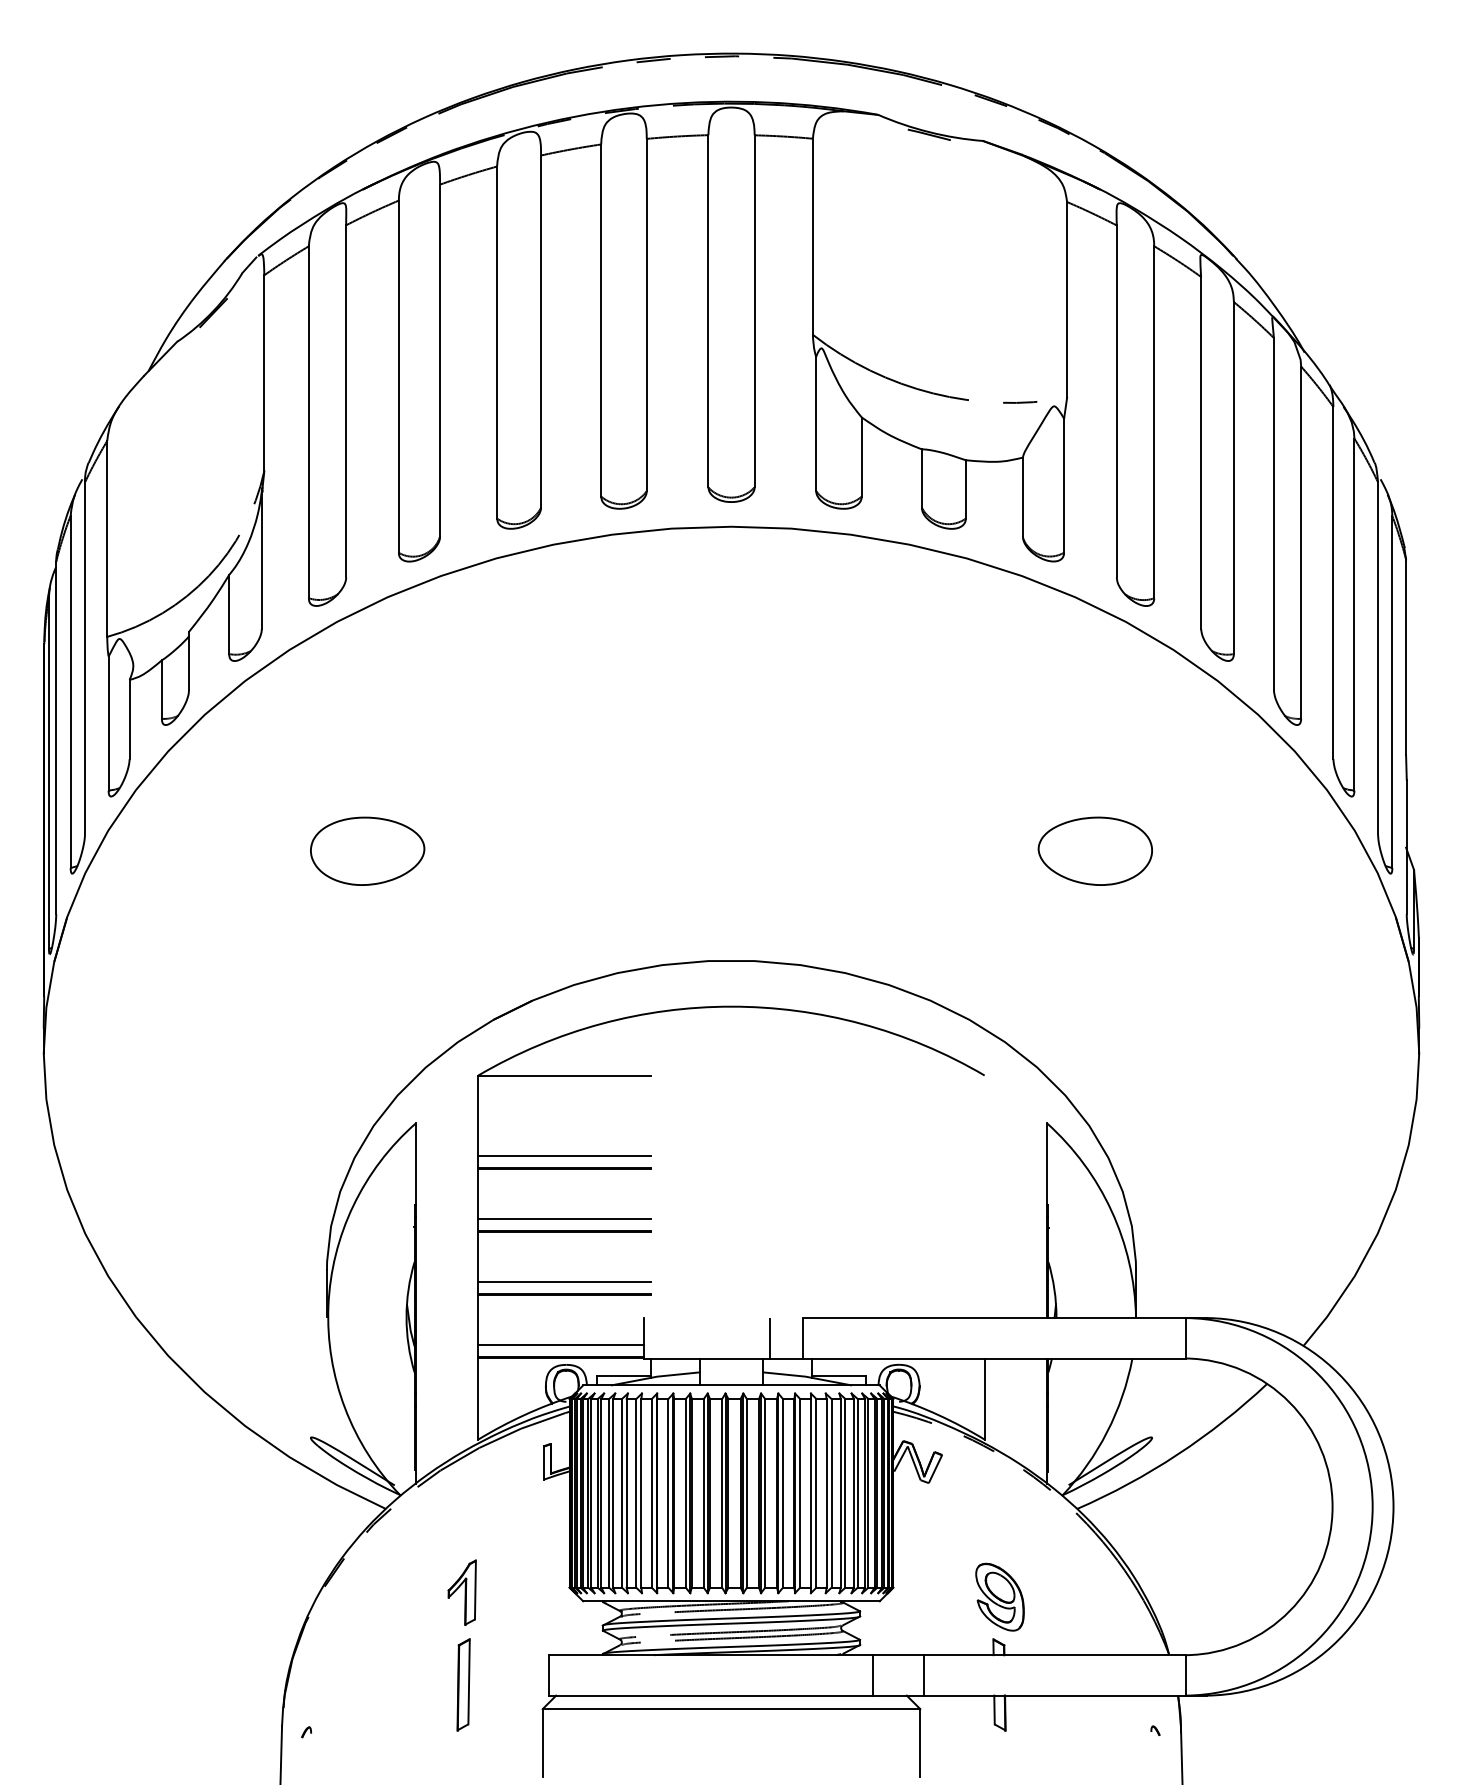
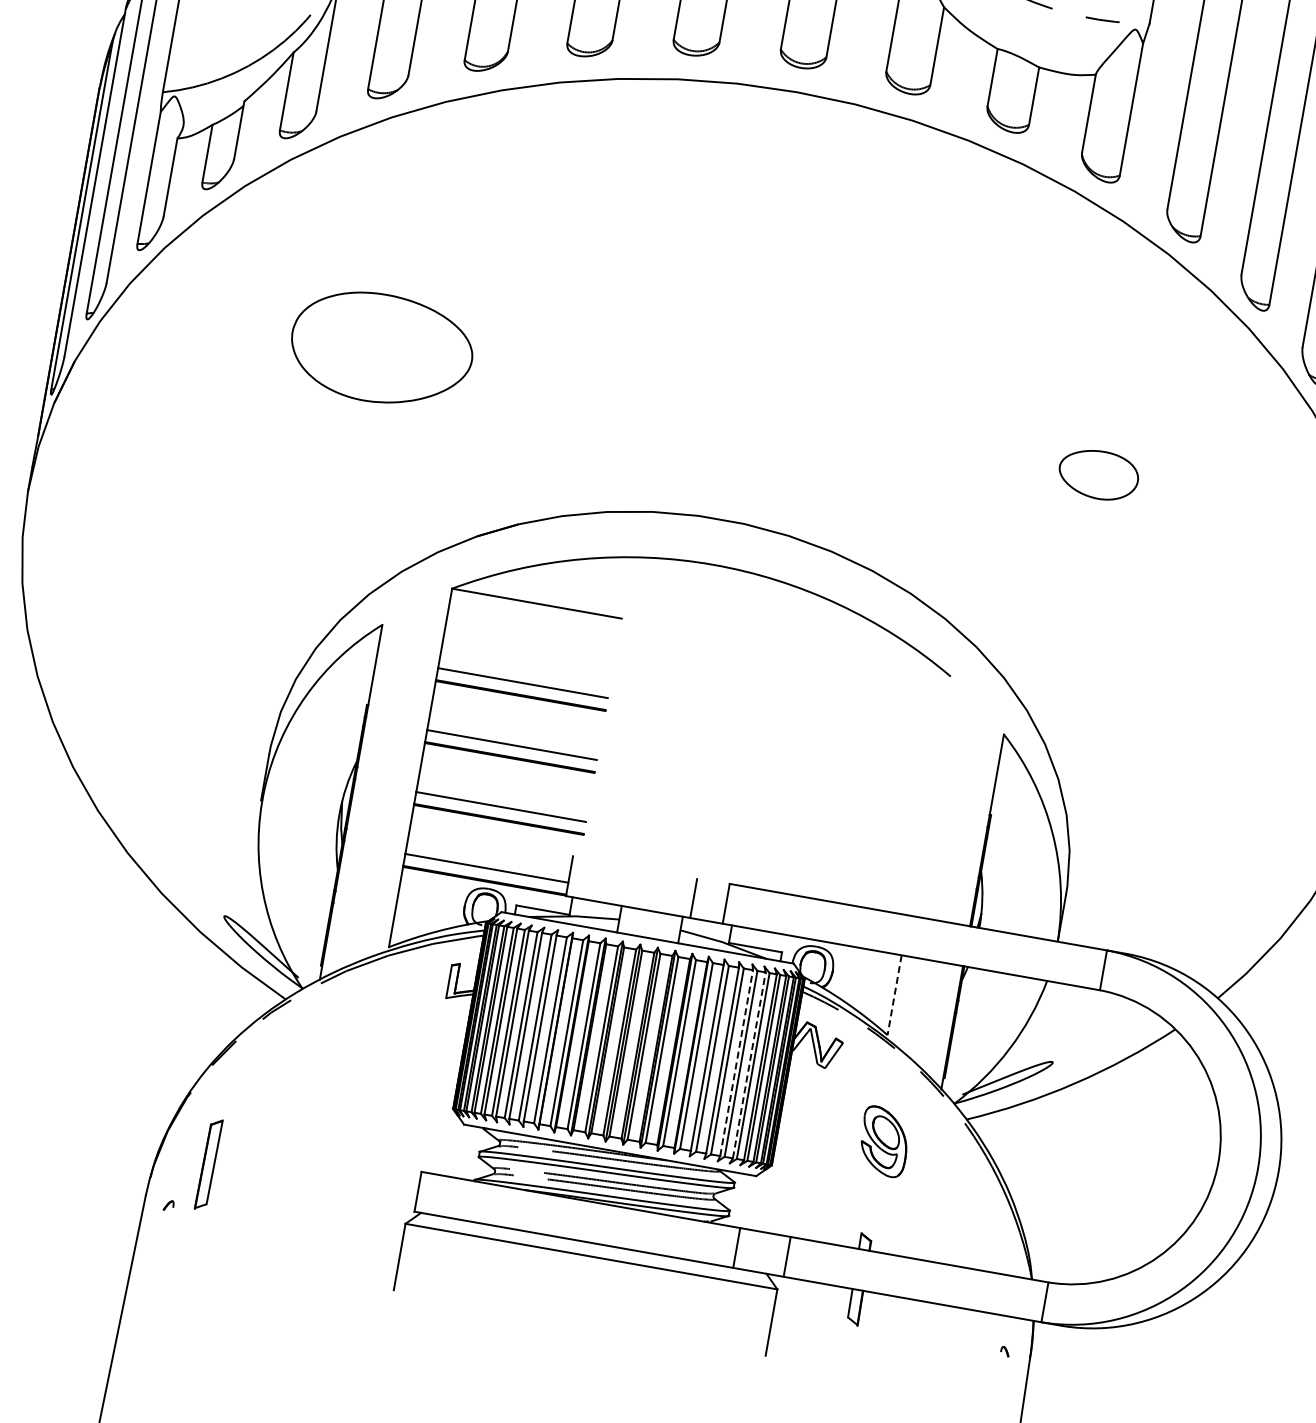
part: (367, 850) -> (382, 347), size x1.6
part: (1094, 850) -> (1098, 474), size x0.7
line: (984, 1399) -> (894, 995), solid -> dashed
line: (840, 1492) -> (736, 1062), solid -> dashed
line: (853, 1492) -> (749, 1064), solid -> dashed
part: (461, 1592) -> (345, 1094), removed
part: (999, 1596) -> (883, 1141), moved
part: (463, 1684) -> (208, 1164), moved

